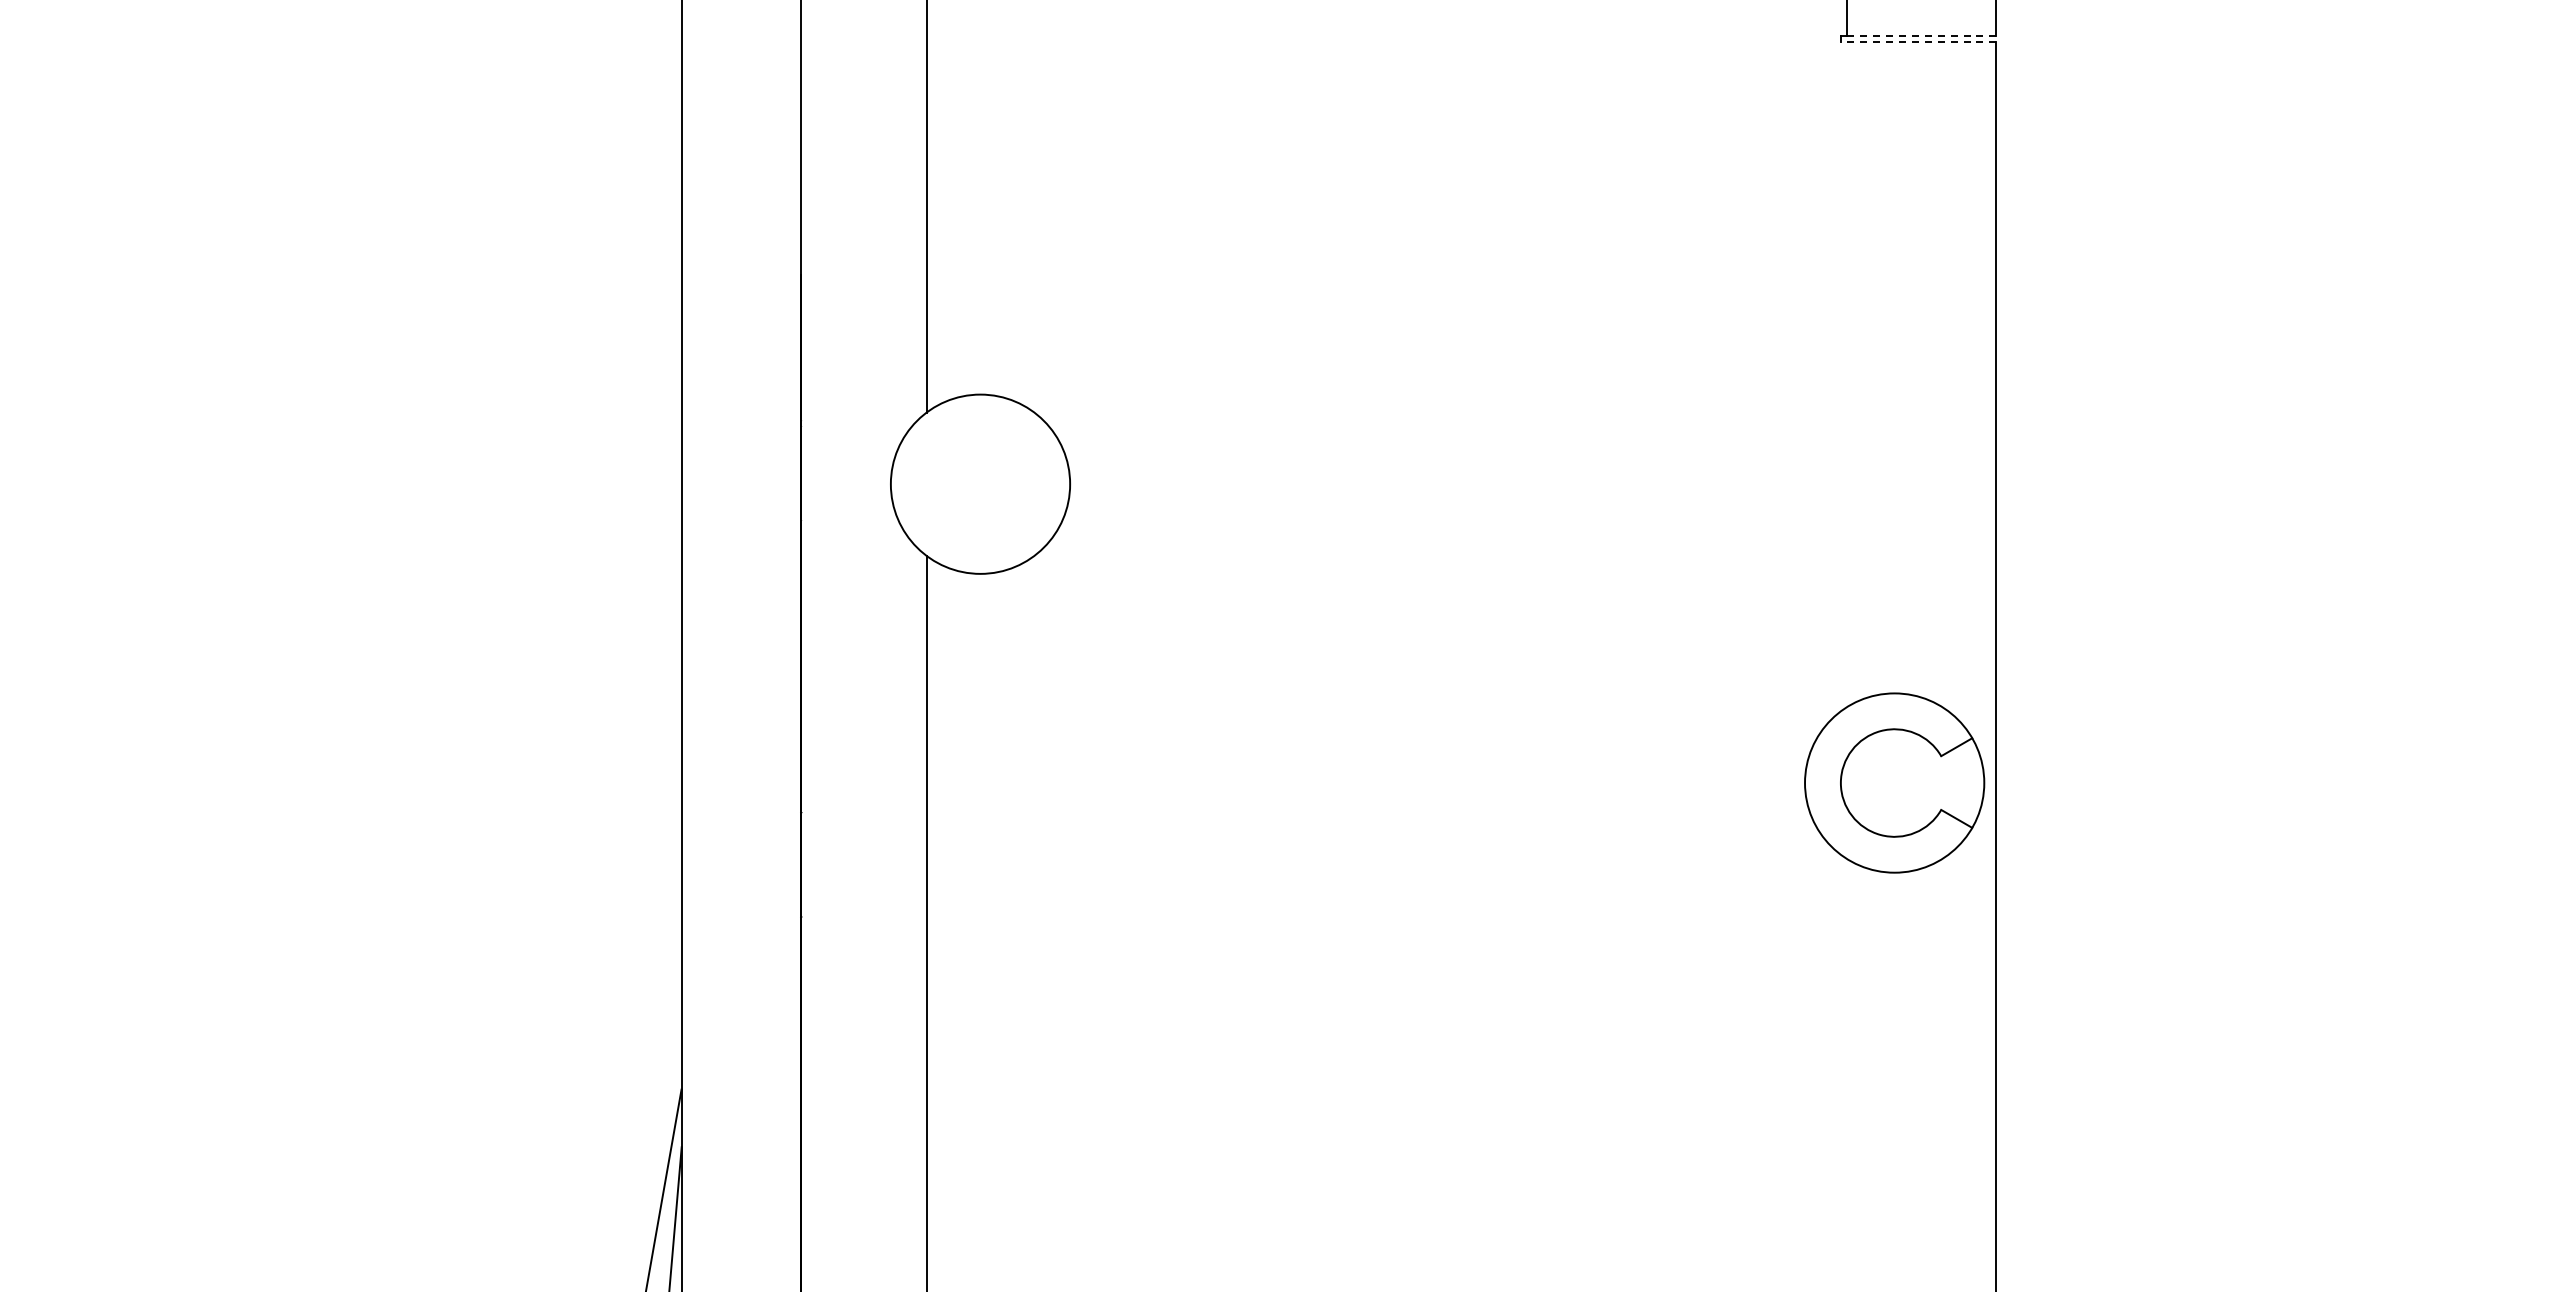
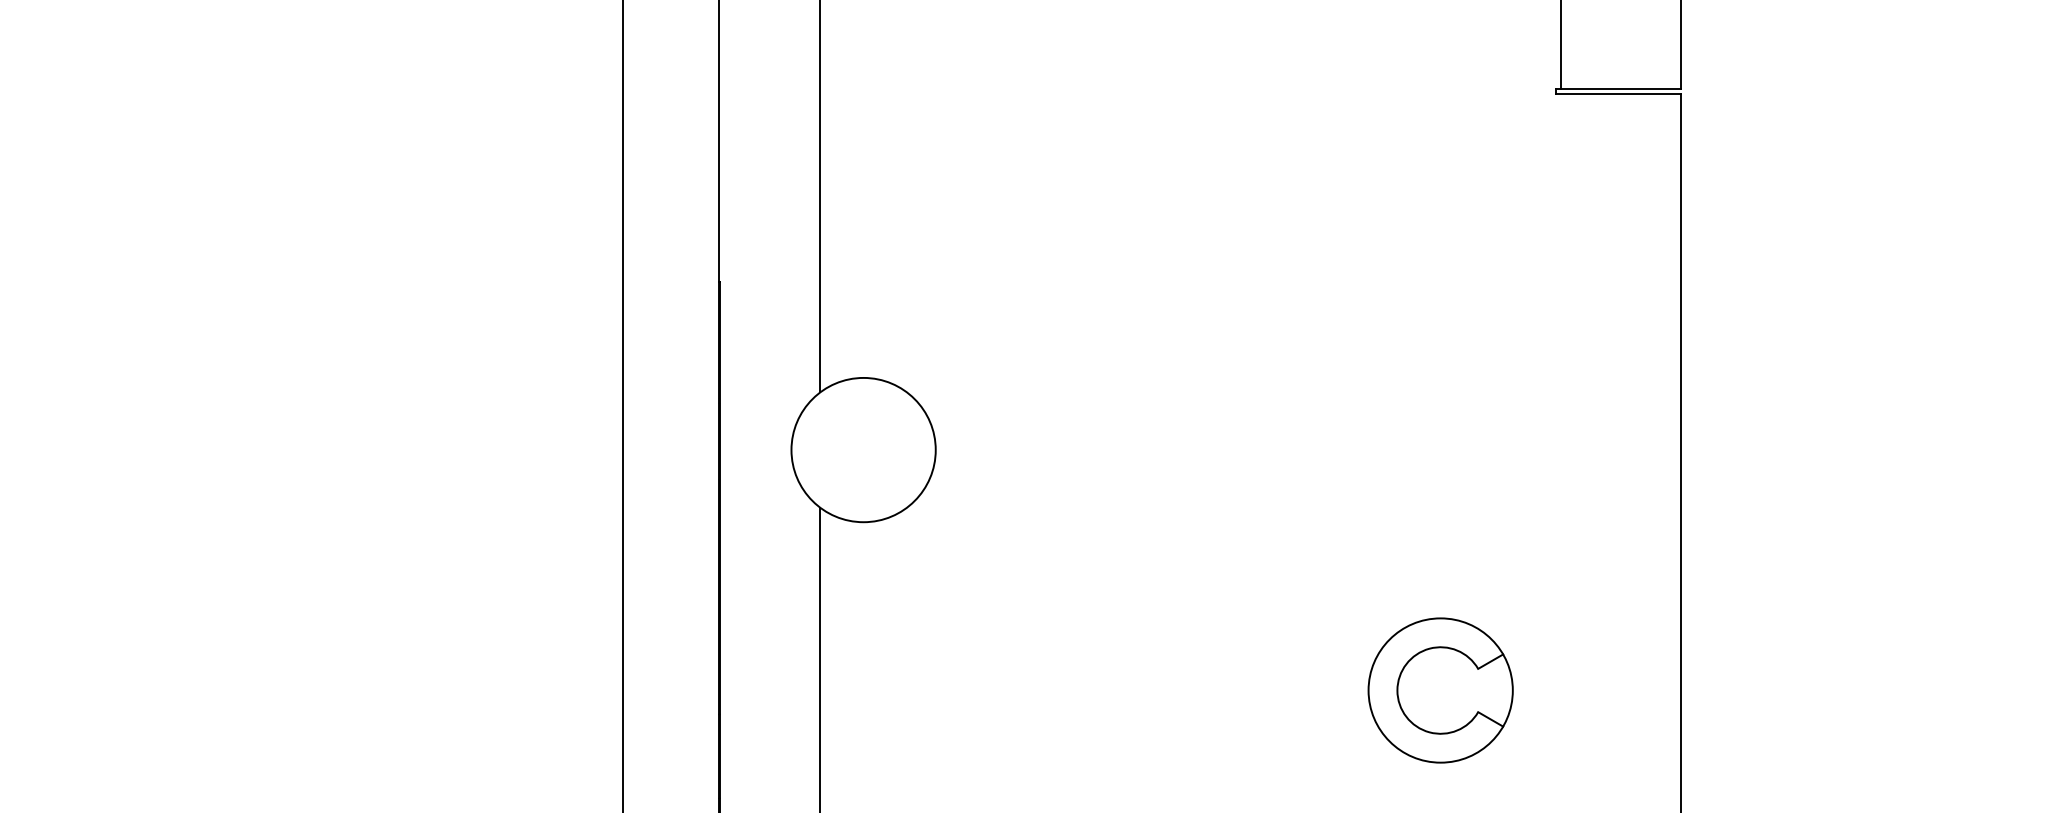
line: (1921, 36) -> (1620, 89), dashed -> solid
line: (1918, 42) -> (1618, 94), dashed -> solid
part: (1894, 782) -> (1440, 690), moved

